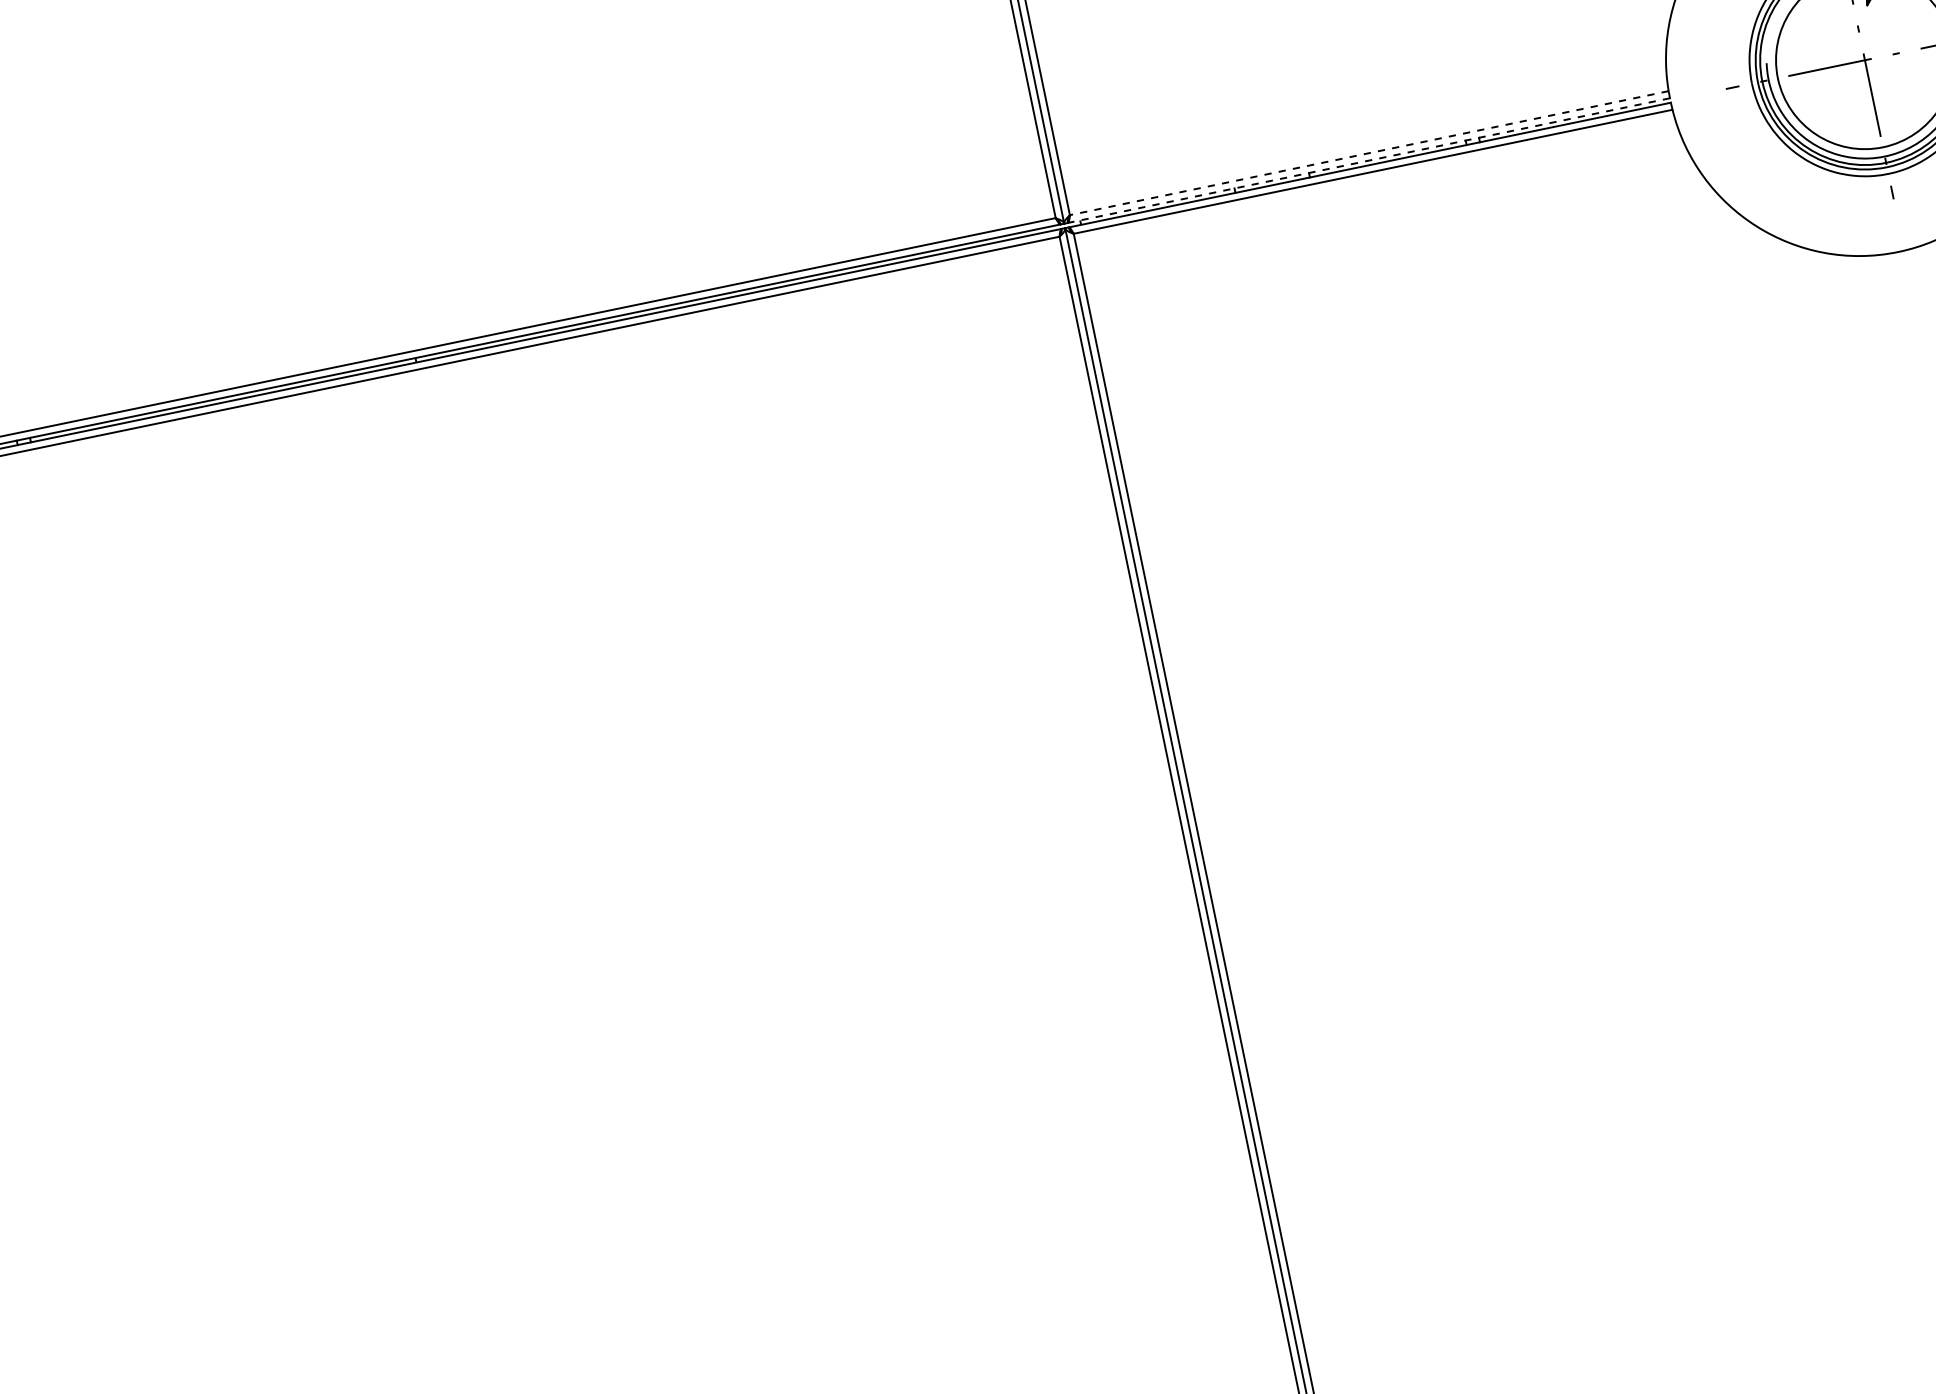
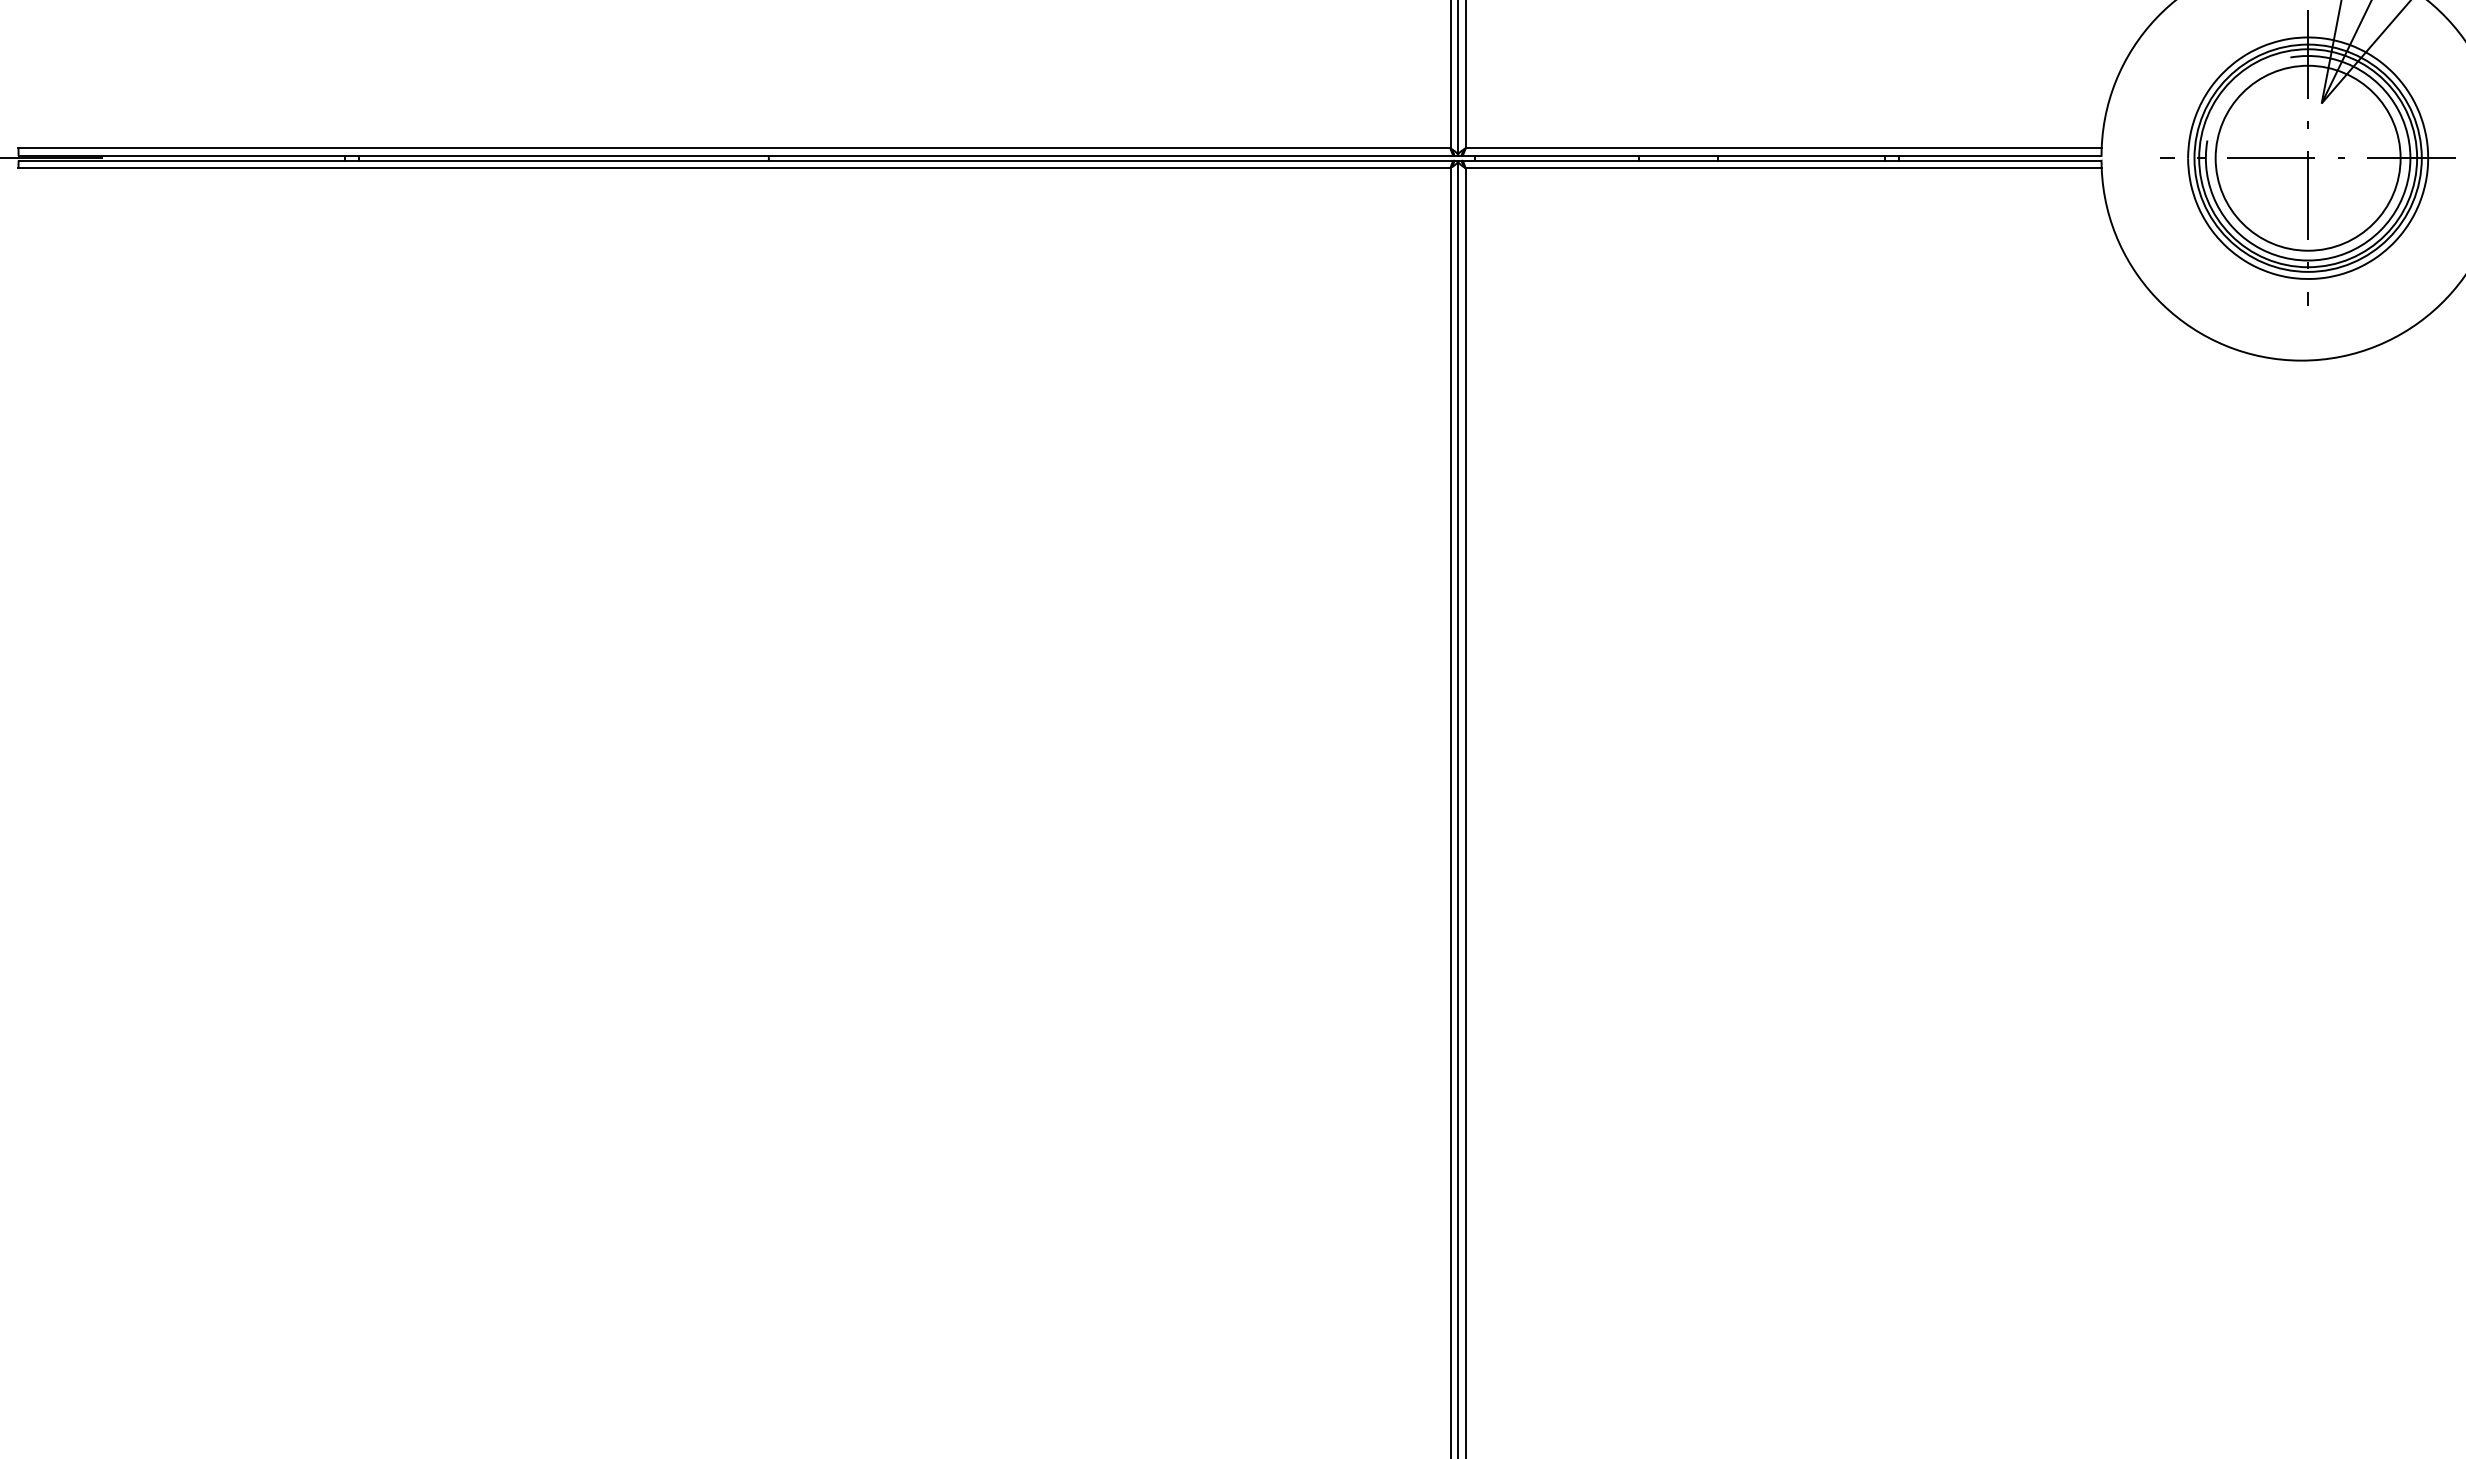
line: (1369, 153) -> (1783, 148), dashed -> solid
line: (1368, 160) -> (1781, 155), dashed -> solid

